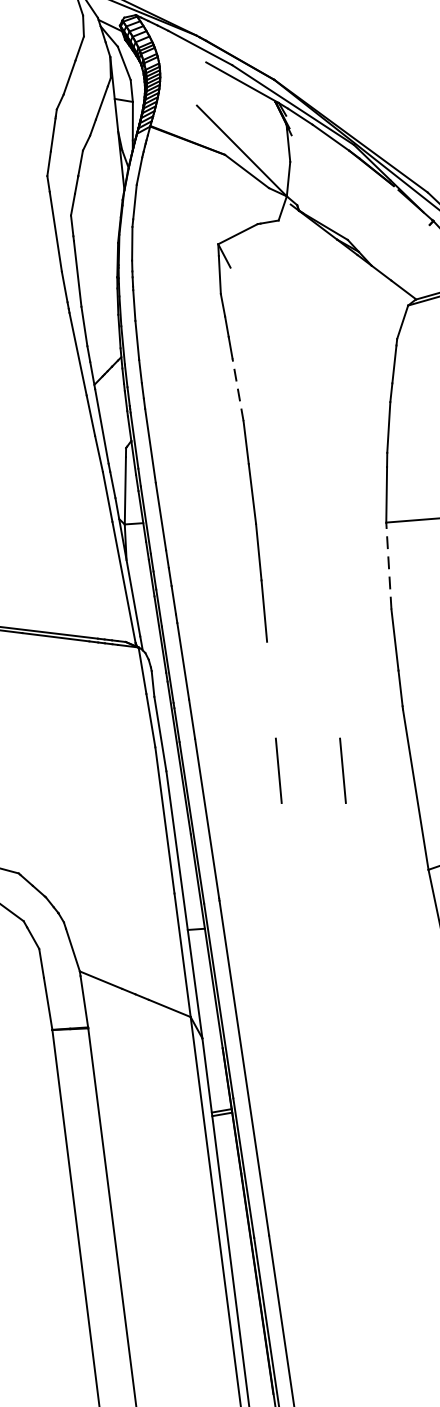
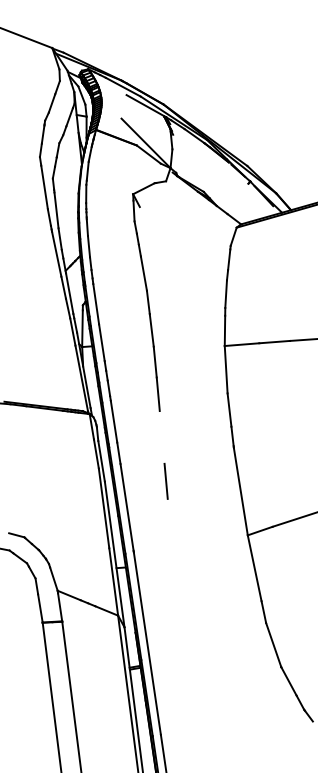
line: (237, 389) -> (143, 273), dashed -> solid
line: (389, 565) -> (226, 369), dashed -> solid
line: (341, 771) -> (200, 481), removed

